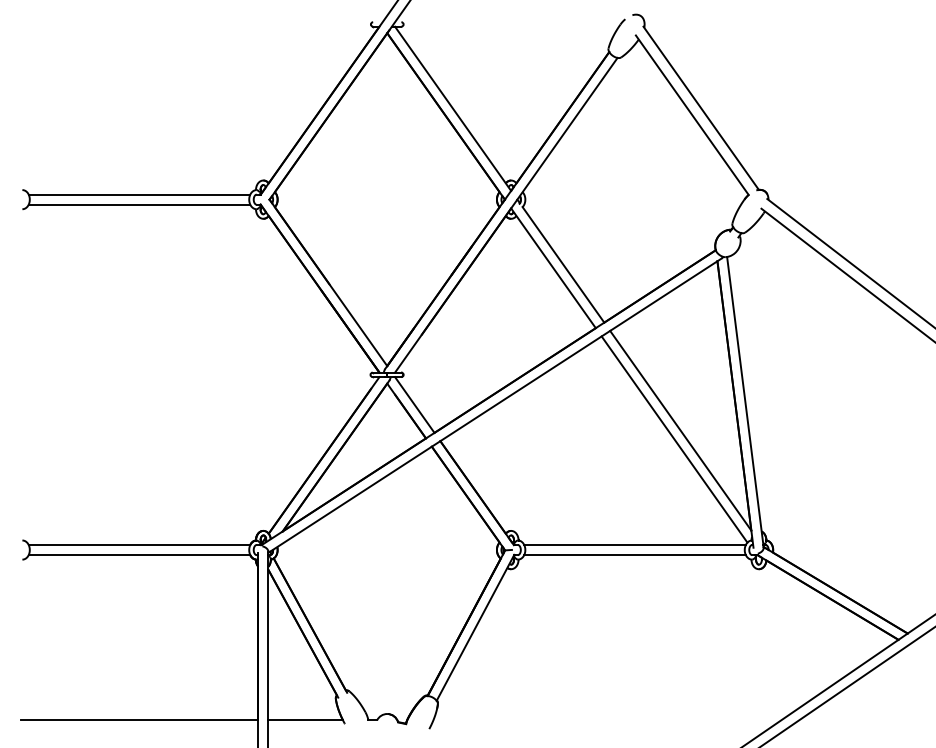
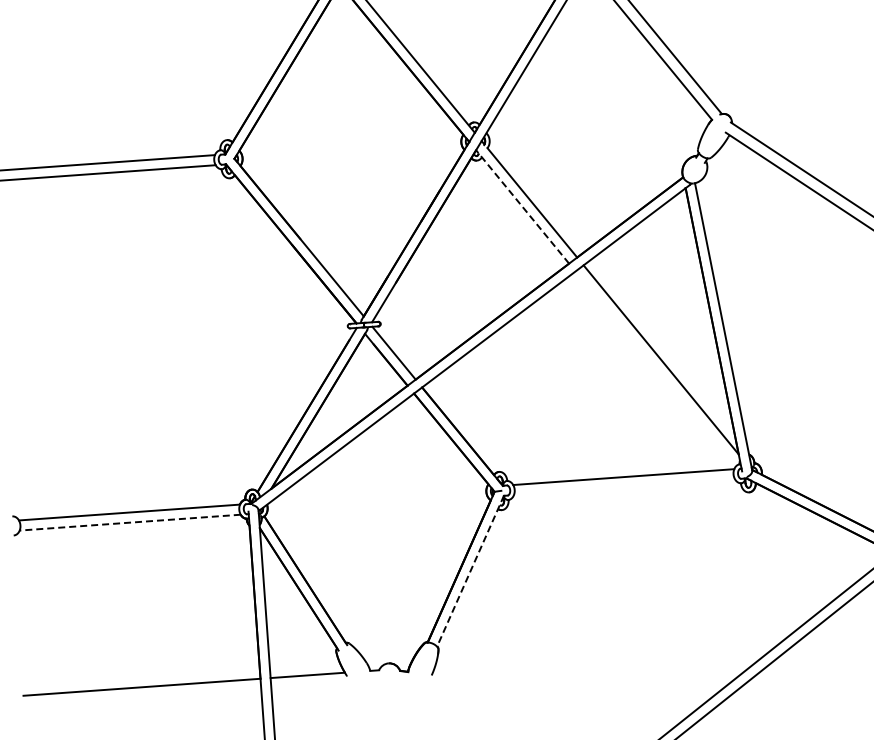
line: (553, 267) -> (522, 206), solid -> dashed
line: (674, 439) -> (655, 369), removed
line: (139, 555) -> (130, 523), solid -> dashed
line: (634, 555) -> (623, 487), removed
line: (475, 627) -> (470, 570), solid -> dashed

